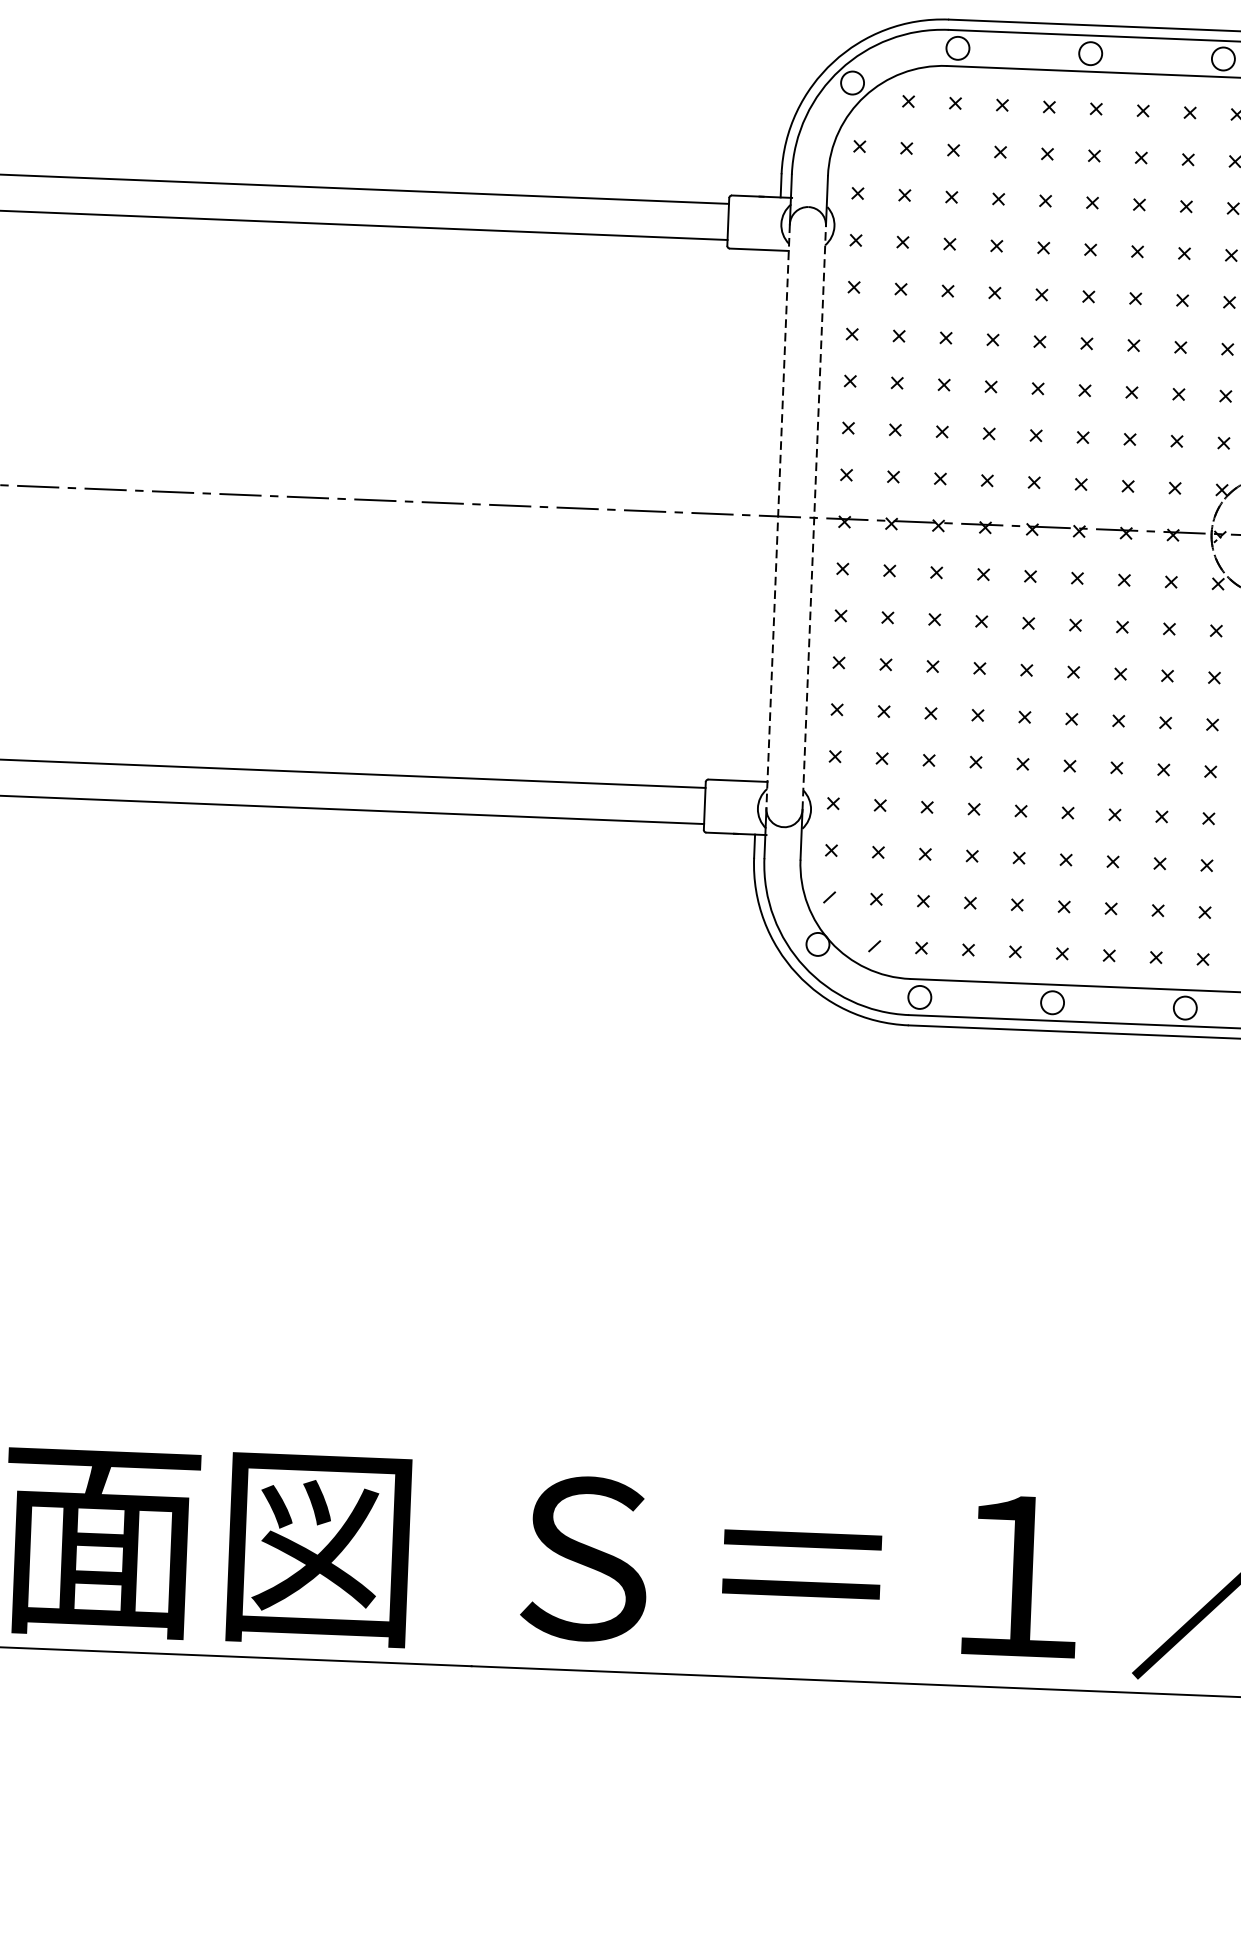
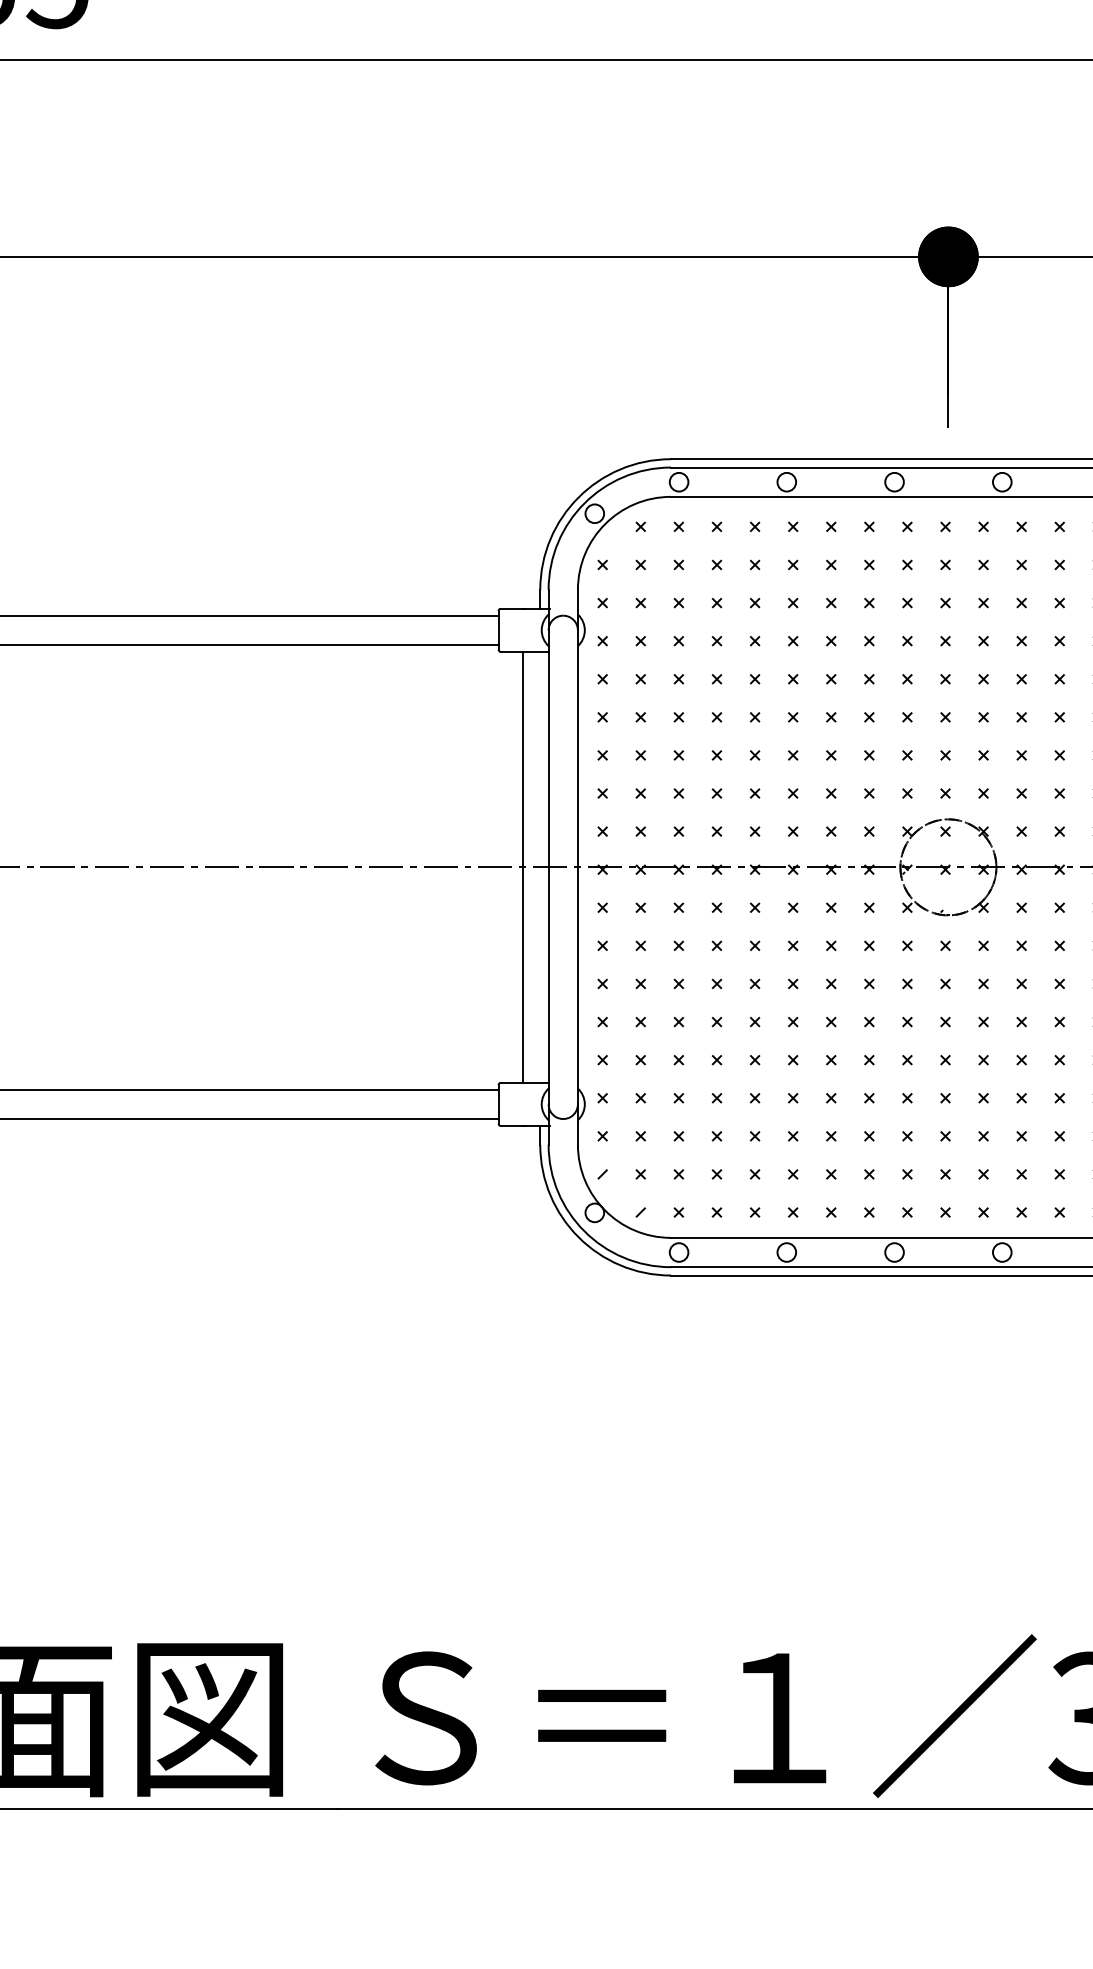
line: (747, 514) -> (523, 866), added
line: (777, 516) -> (548, 867), dashed -> solid
line: (813, 516) -> (577, 866), dashed -> solid

